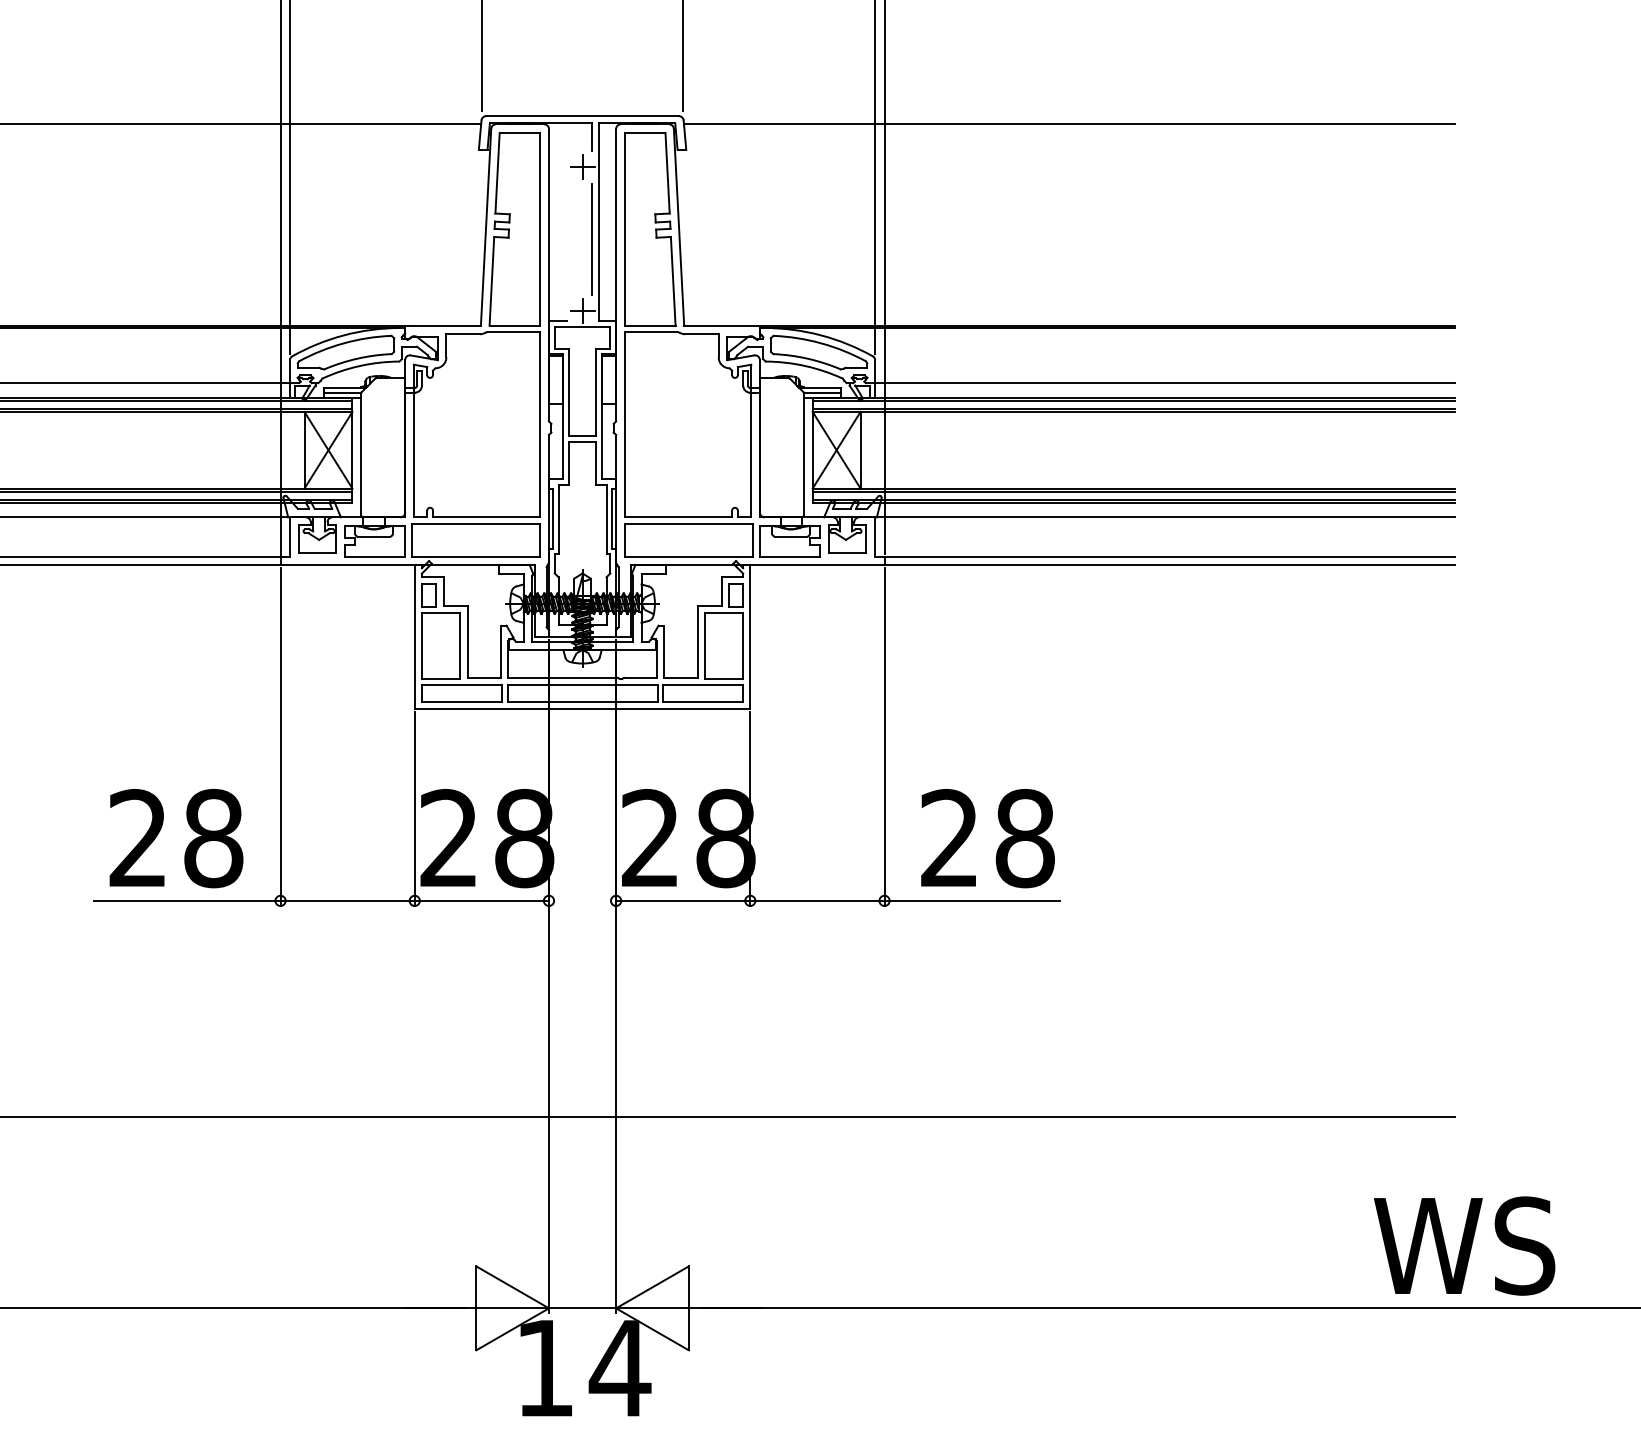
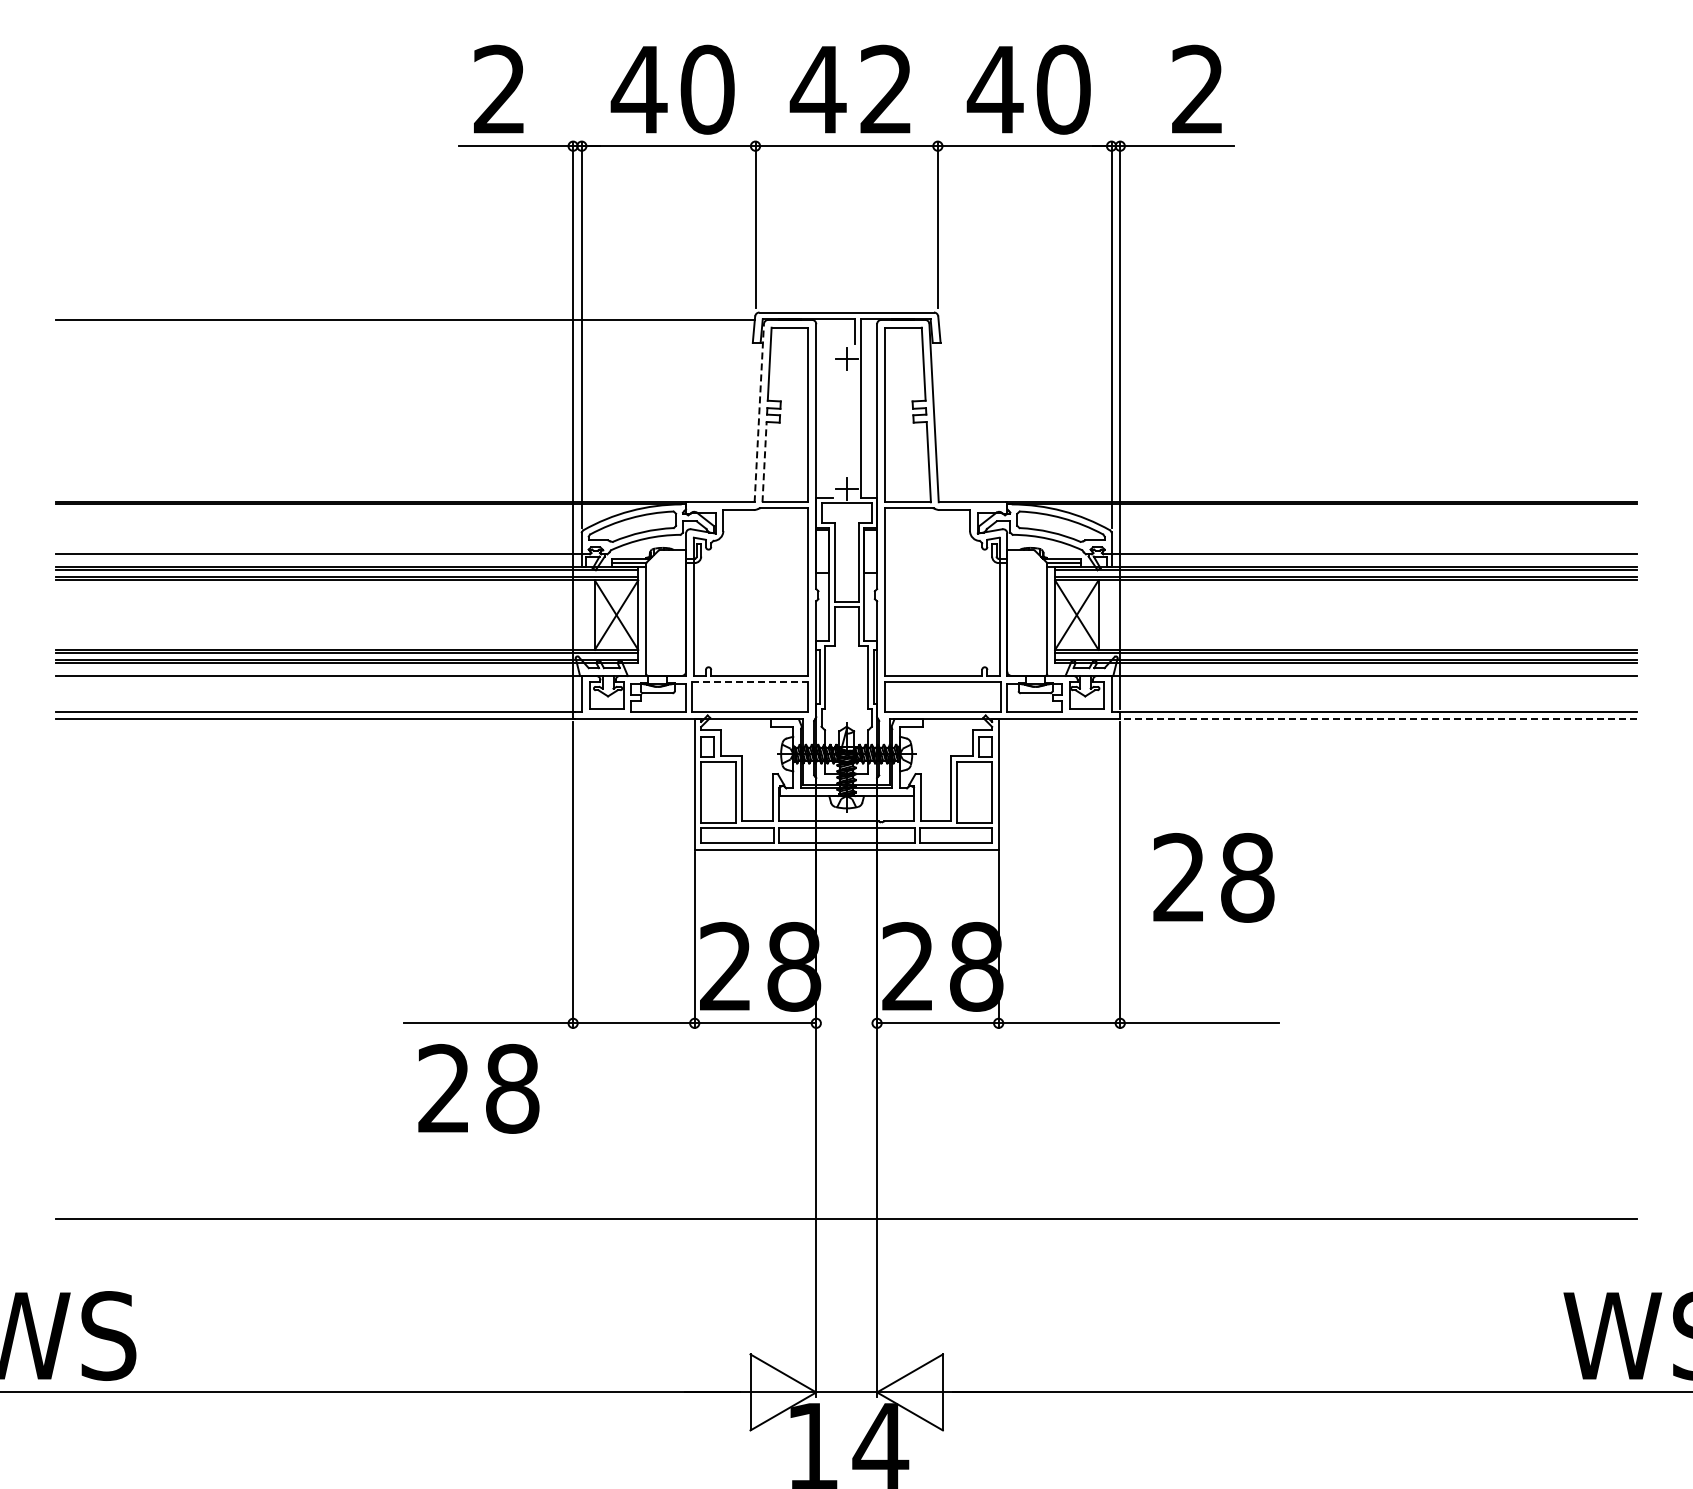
line: (1069, 123) -> (1287, 319), removed
line: (486, 226) -> (759, 412), solid -> dashed
line: (591, 238) -> (854, 423), removed
line: (491, 280) -> (764, 461), solid -> dashed
line: (476, 524) -> (750, 682), solid -> dashed
line: (1167, 565) -> (1376, 719), solid -> dashed
text: (176, 838) -> (478, 1088), moved
text: (987, 838) -> (1213, 877), moved

